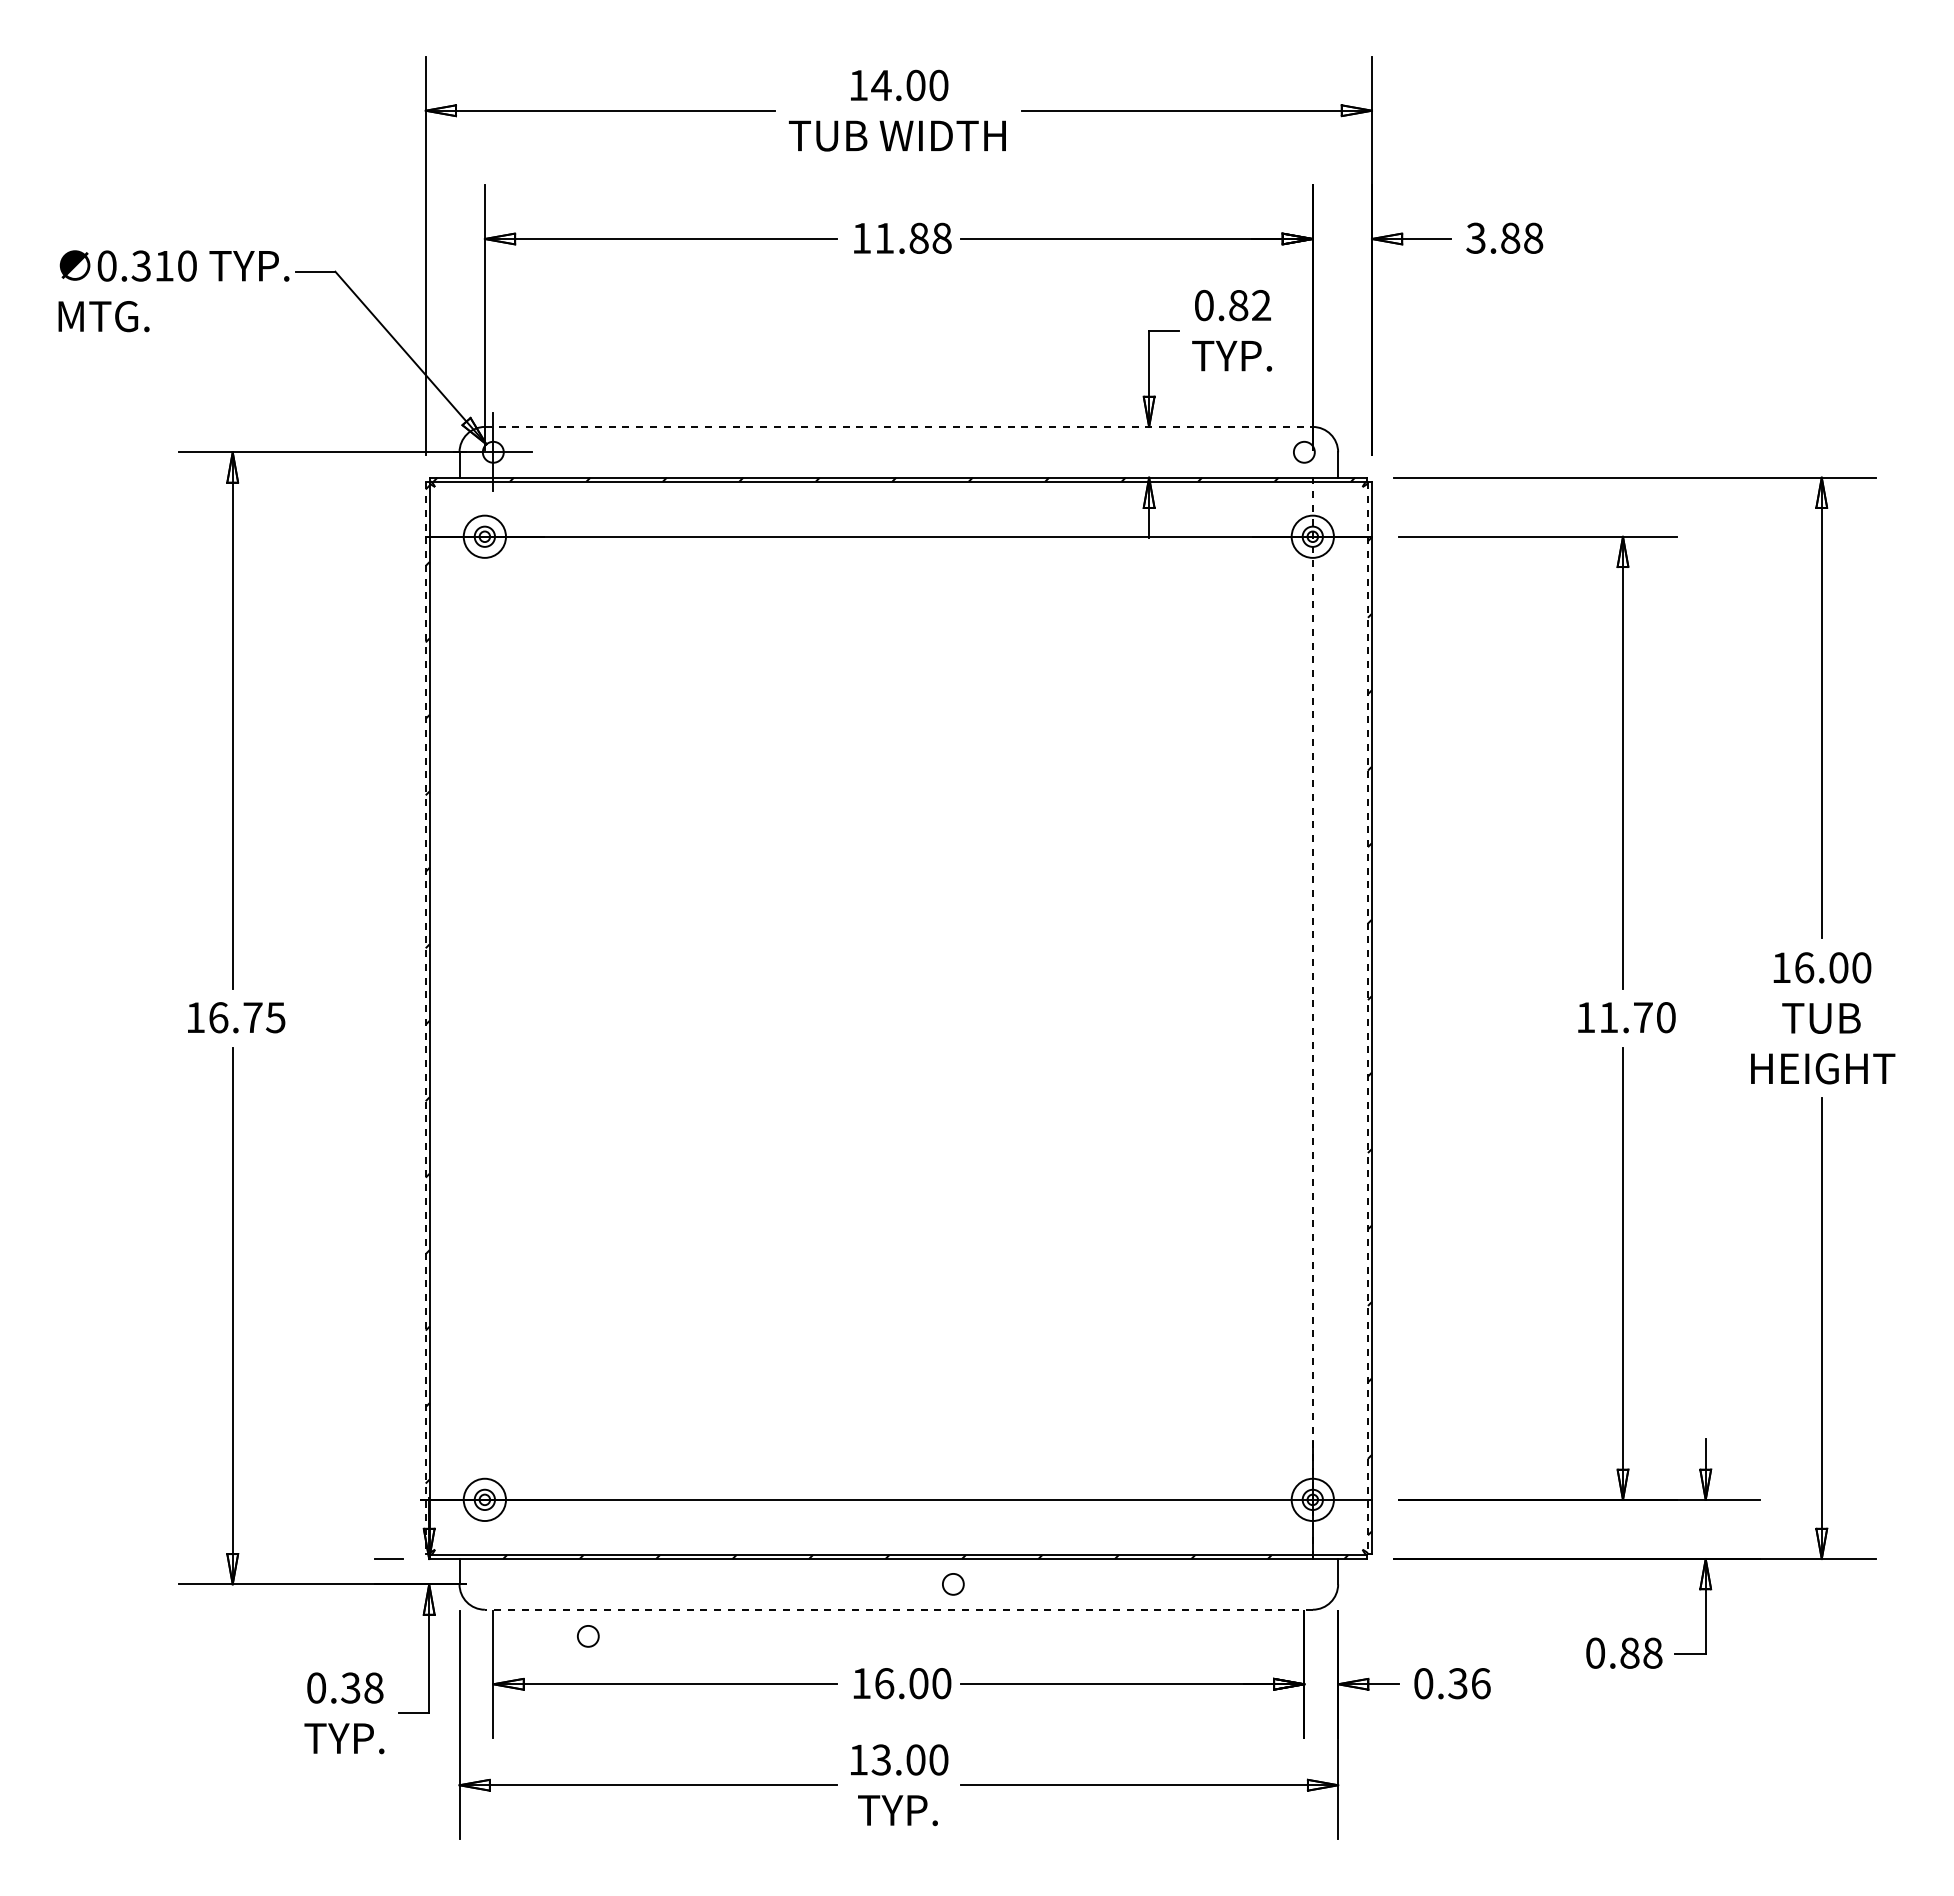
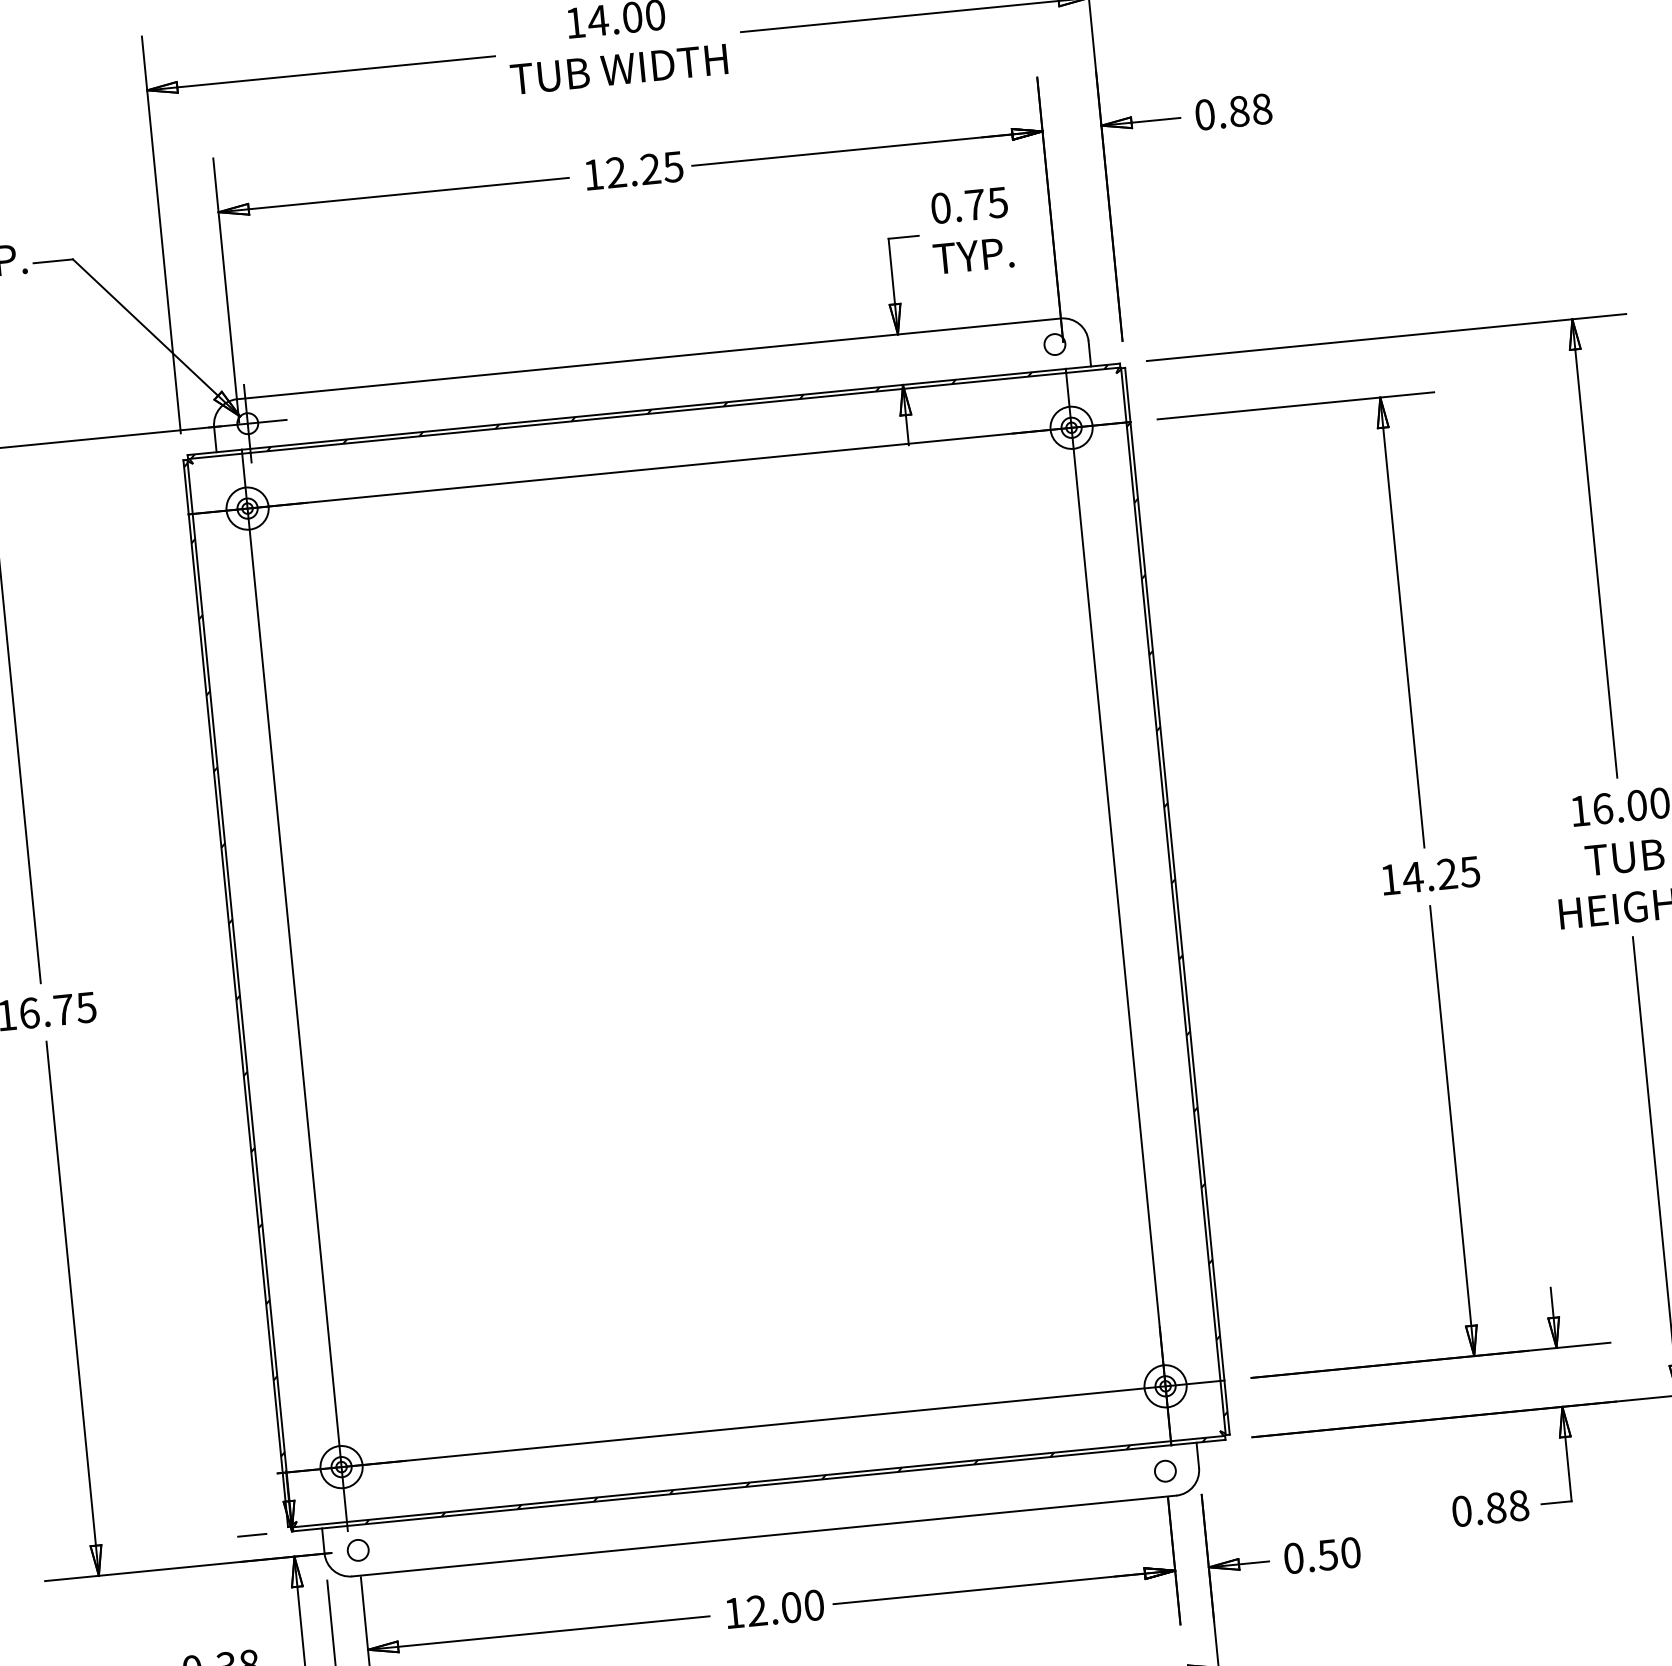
text: (913, 237) -> (644, 168), 11.88 -> 12.25
text: (1475, 237) -> (1204, 114), 3.88 -> 0.88
text: (1249, 305) -> (986, 203), 0.82 -> 0.75
line: (898, 426) -> (648, 358), dashed -> solid
text: (1636, 1017) -> (1440, 874), 11.70 -> 14.25
line: (425, 1018) -> (235, 993), dashed -> solid
line: (1312, 1018) -> (1118, 907), dashed -> solid
line: (1367, 1018) -> (1173, 901), dashed -> solid
line: (484, 1020) -> (294, 990), added
circle: (953, 1584) -> (1165, 1471), moved
line: (898, 1609) -> (763, 1535), dashed -> solid
circle: (588, 1636) -> (358, 1550), moved
text: (884, 1683) -> (757, 1610), 16.00 -> 12.00
text: (1469, 1683) -> (1339, 1553), 0.36 -> 0.50

